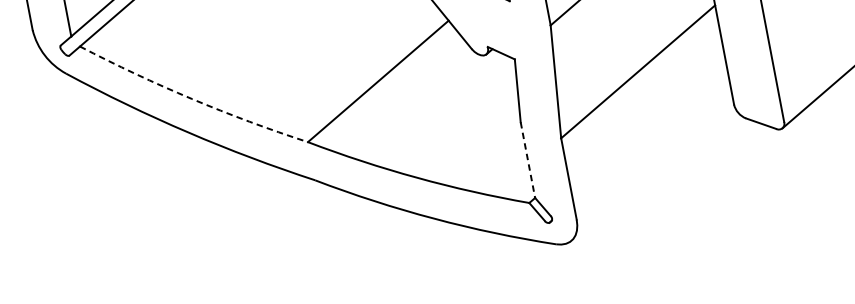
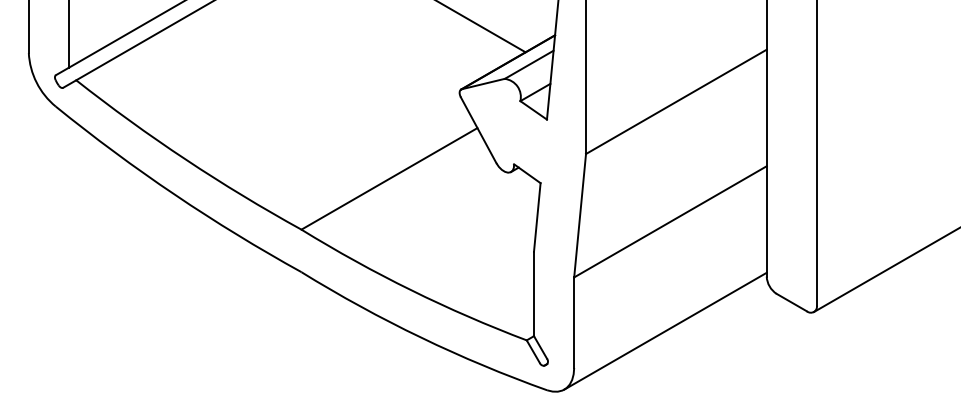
arc: (191, 98) -> (185, 159), dashed -> solid
line: (528, 160) -> (534, 294), dashed -> solid
line: (652, 170) -> (665, 330), added

